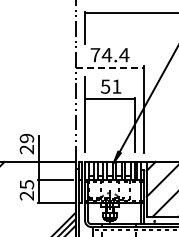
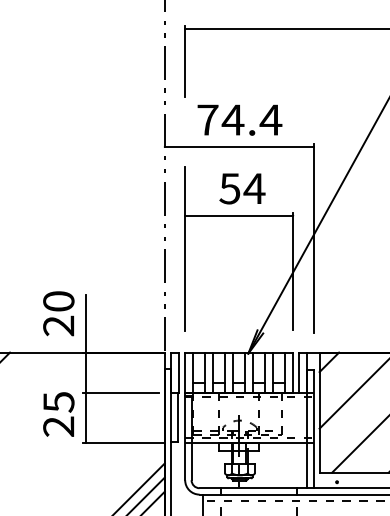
line: (110, 67) -> (240, 146), dashed -> solid
text: (116, 86) -> (253, 188), 51 -> 54
text: (27, 138) -> (59, 301), 29 -> 20

